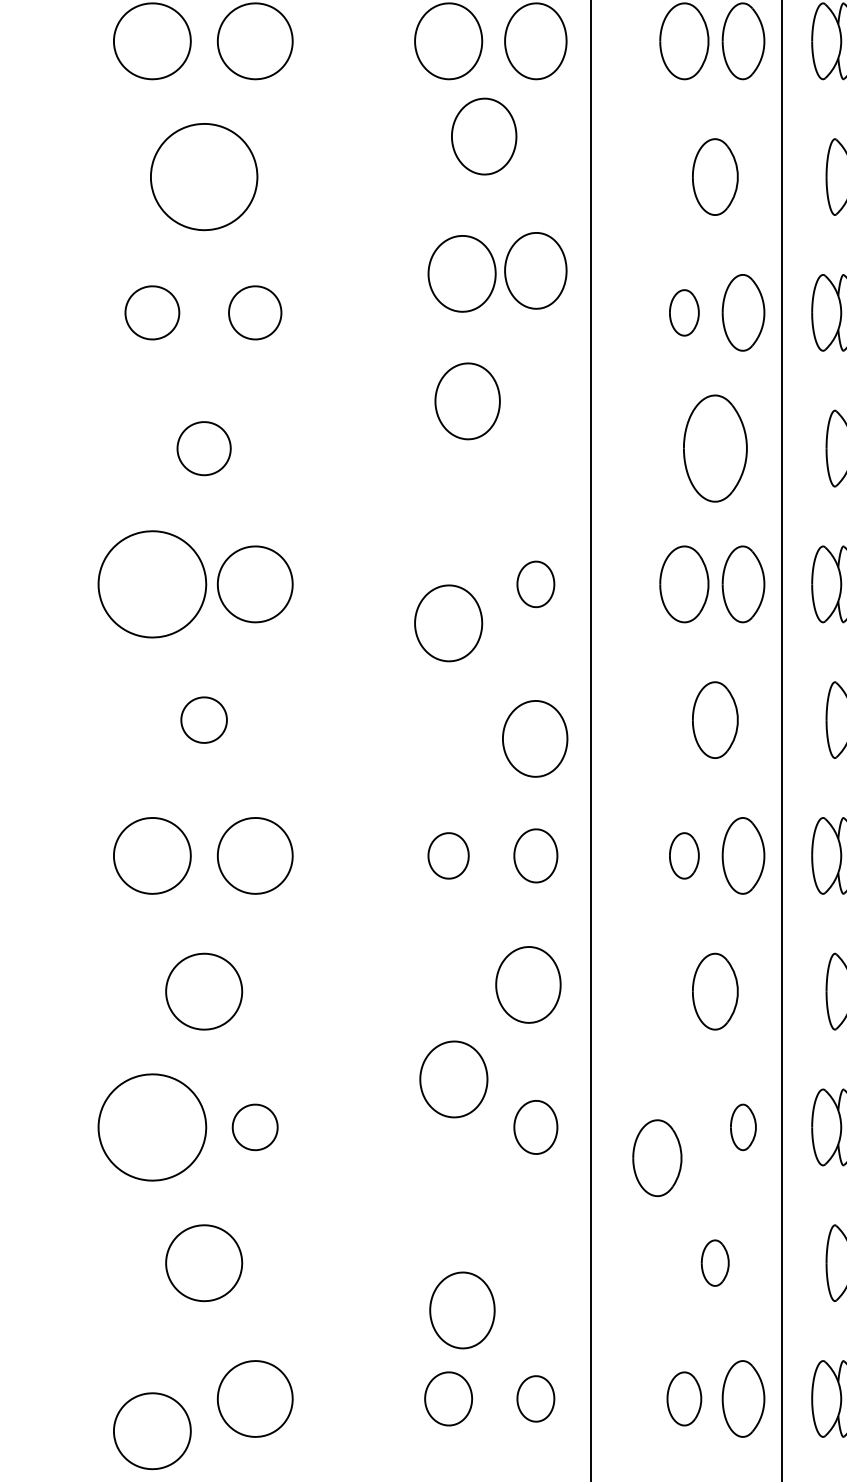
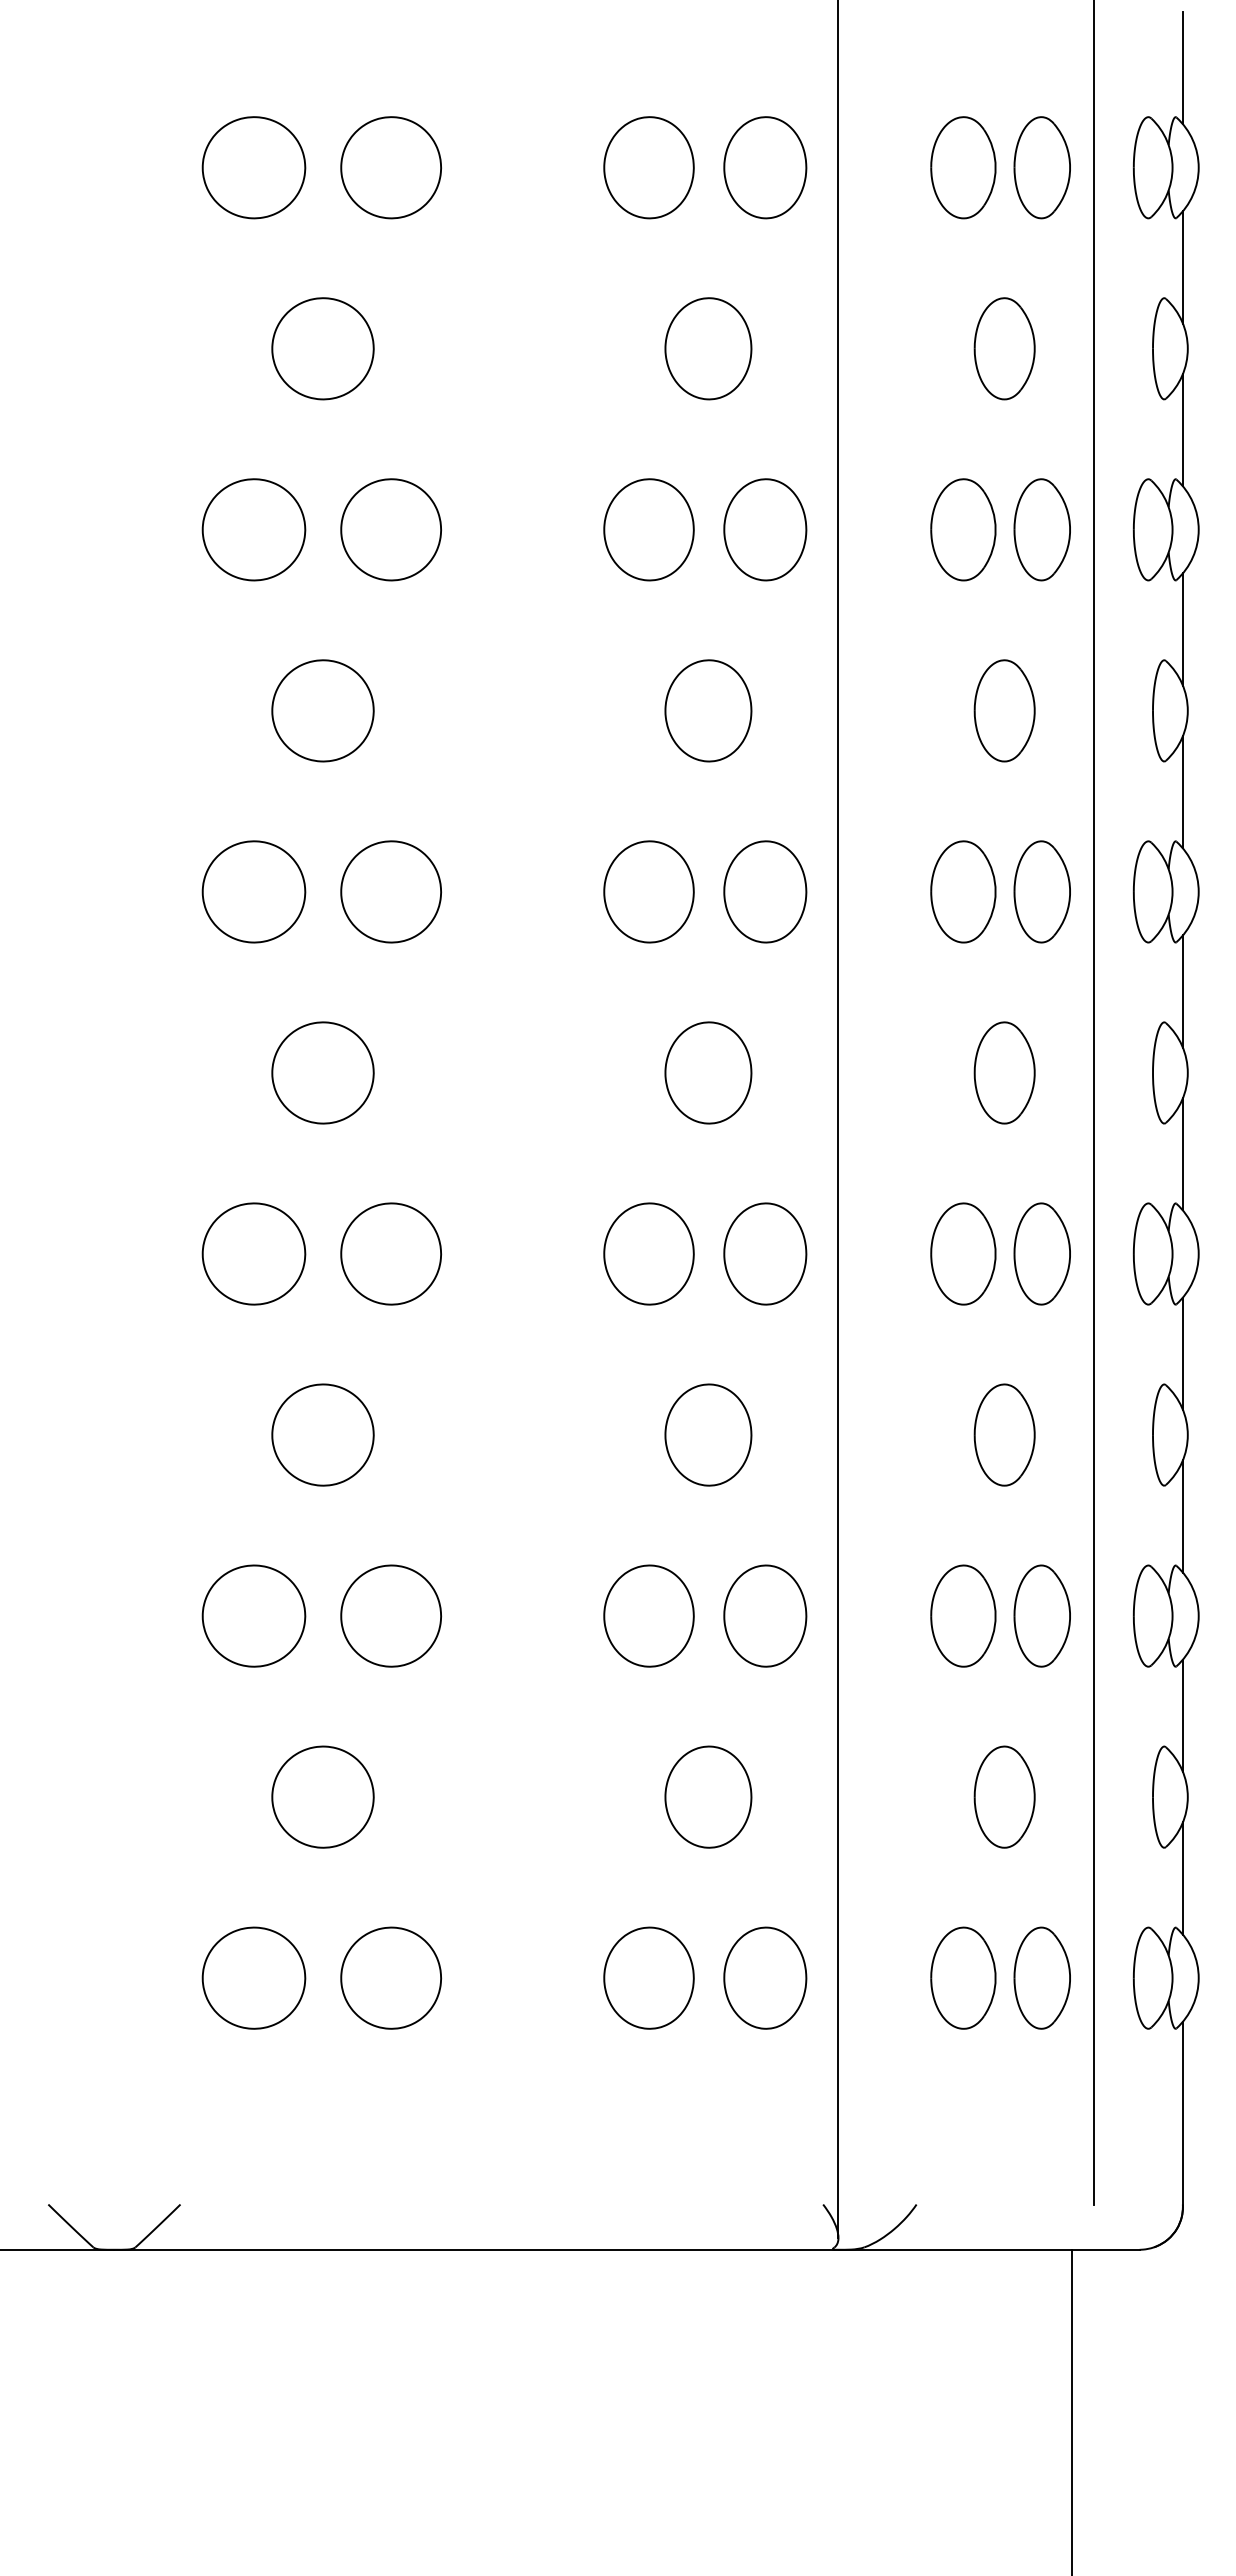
part: (484, 136) -> (708, 348), moved
part: (203, 176) -> (322, 348), size x0.71
part: (535, 270) -> (765, 529), moved
part: (461, 273) -> (648, 529), moved
part: (152, 312) -> (253, 529), size x1.43
part: (254, 312) -> (390, 529), size x1.43
part: (684, 312) -> (963, 529), size x1.67
part: (467, 401) -> (708, 710), moved
part: (203, 448) -> (322, 710), size x1.43
part: (715, 448) -> (1004, 710), size x0.71
part: (152, 584) -> (253, 891), size x0.71
part: (535, 584) -> (765, 891), size x1.67
part: (448, 623) -> (648, 891), moved
part: (203, 719) -> (322, 1072), size x1.67
part: (535, 738) -> (708, 1072), moved
part: (448, 855) -> (648, 1253), size x1.67
part: (535, 855) -> (765, 1253), size x1.43
part: (684, 855) -> (963, 1253), size x1.67
part: (528, 984) -> (708, 1434), moved
part: (453, 1079) -> (648, 1615), moved
part: (152, 1126) -> (253, 1615), size x0.71
part: (254, 1126) -> (390, 1615), size x1.67
part: (535, 1126) -> (765, 1615), size x1.43
part: (742, 1126) -> (1041, 1615), size x1.67
part: (657, 1157) -> (963, 1615), moved
part: (715, 1262) -> (1004, 1796), size x1.67
part: (462, 1309) -> (708, 1796), moved
part: (448, 1398) -> (648, 1977), size x1.43
part: (535, 1398) -> (765, 1977), size x1.67
part: (684, 1398) -> (963, 1977), size x1.43
part: (152, 1430) -> (253, 1977), moved

